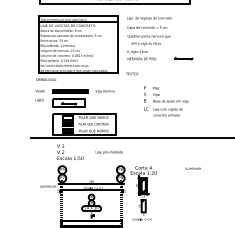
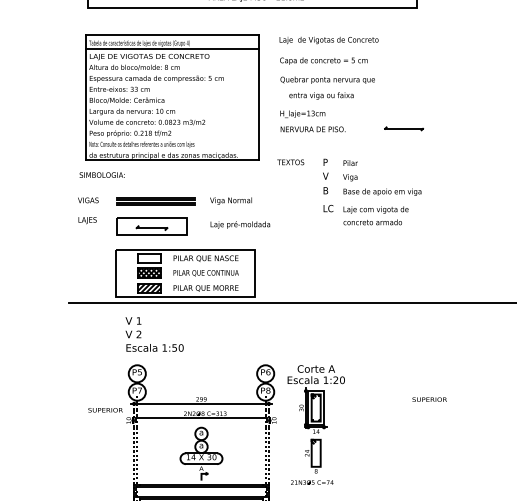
text: (166, 101) -> (372, 192), moved
text: (108, 152) -> (238, 225), moved
text: (192, 168) -> (427, 398), moved

